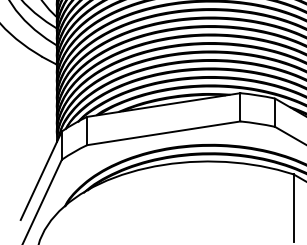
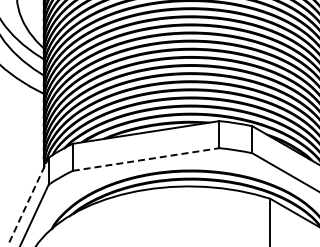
line: (164, 133) -> (146, 159), solid -> dashed
line: (40, 176) -> (28, 200), solid -> dashed

